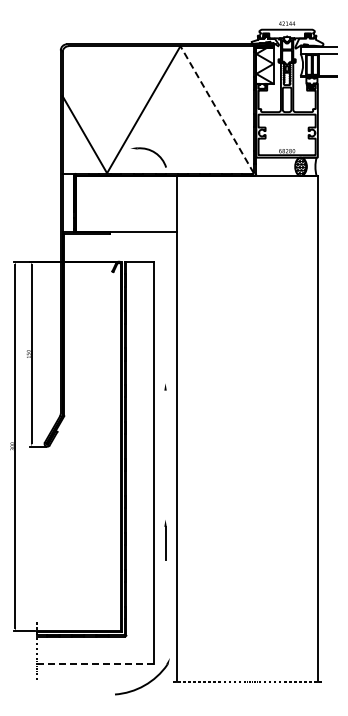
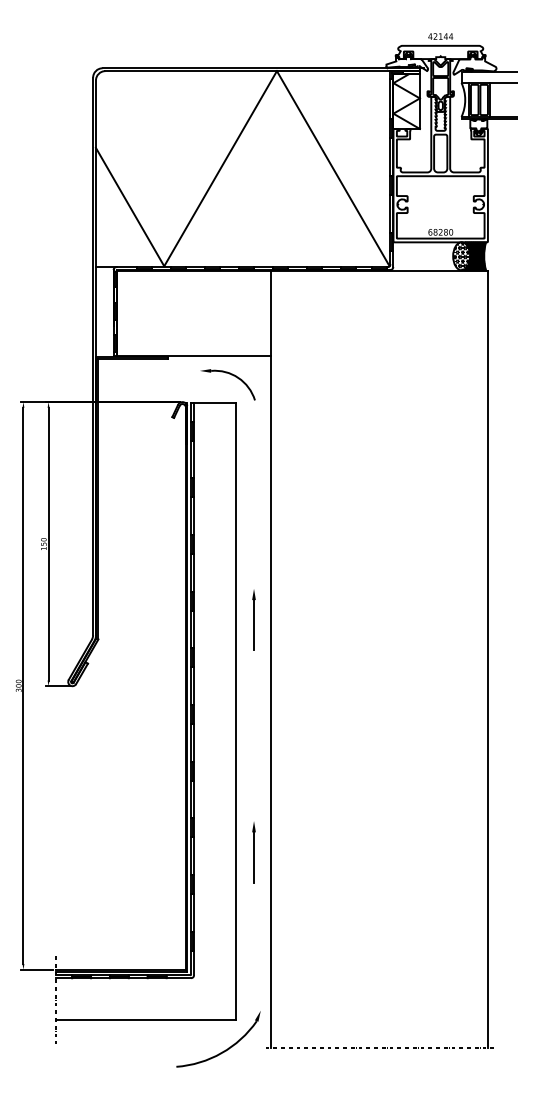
line: (216, 109) -> (332, 168), dashed -> solid
part: (150, 151) -> (230, 375), moved
hatch: (309, 166) -> (475, 255), added
line: (165, 406) -> (253, 624), added
line: (165, 540) -> (253, 853), moved
line: (94, 663) -> (144, 1019), dashed -> solid

